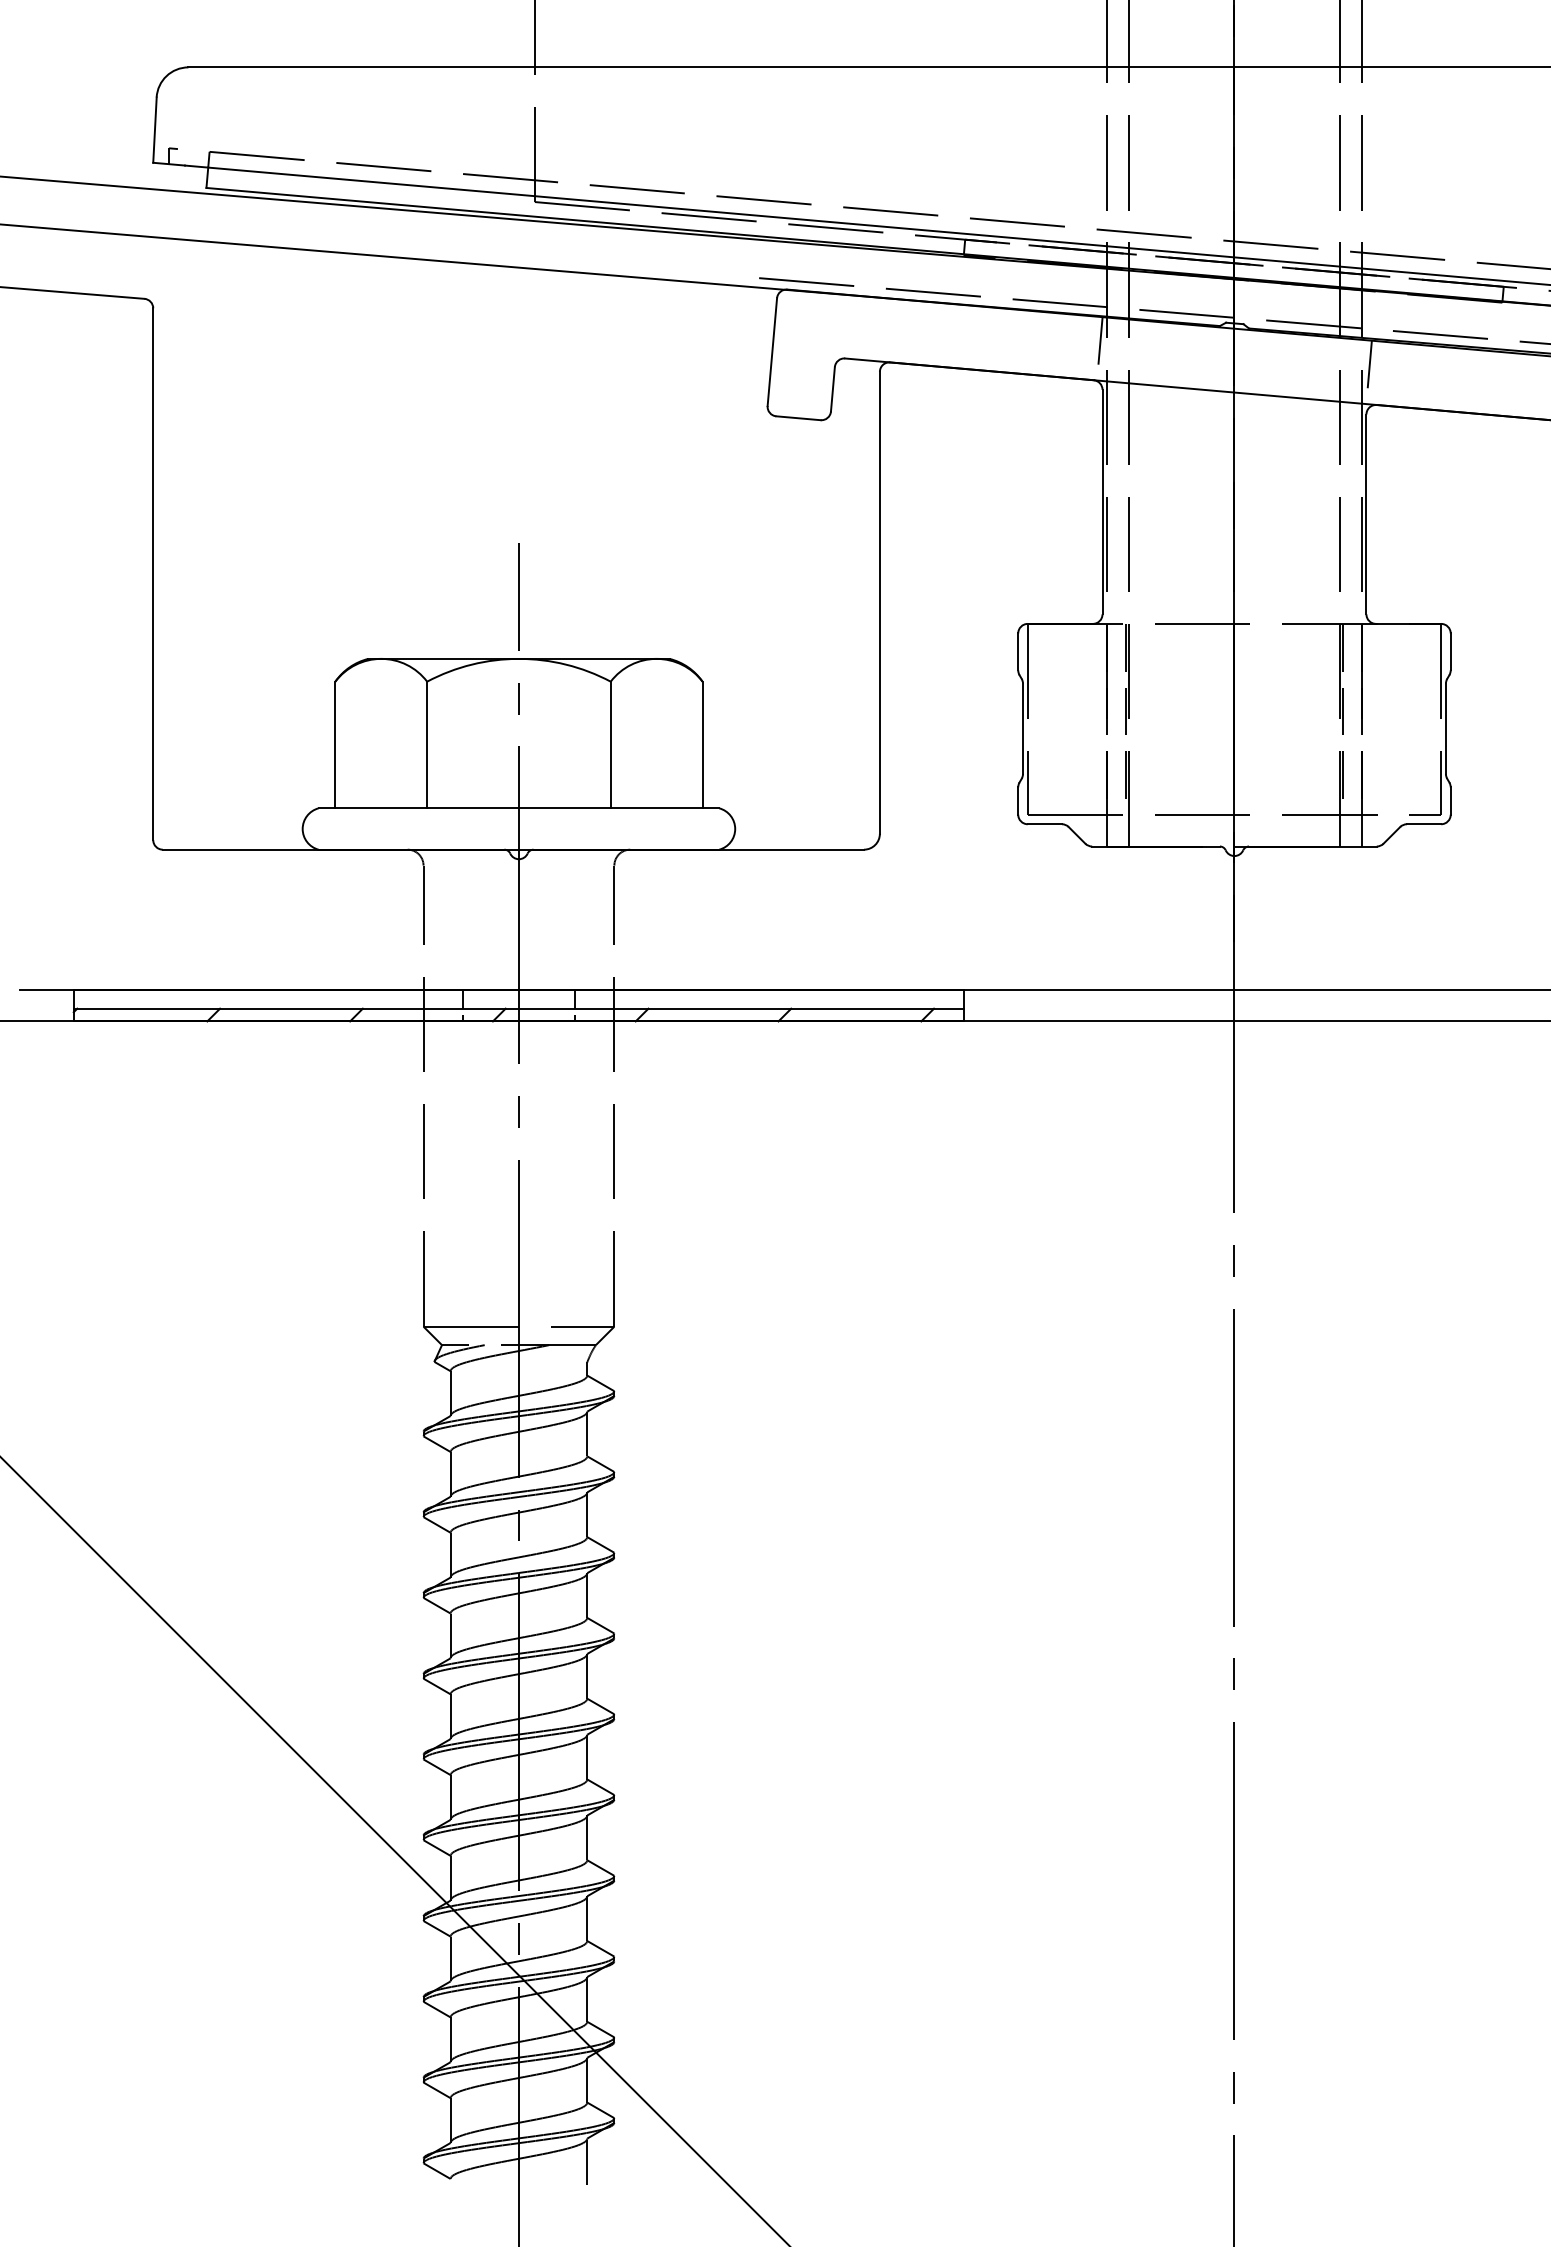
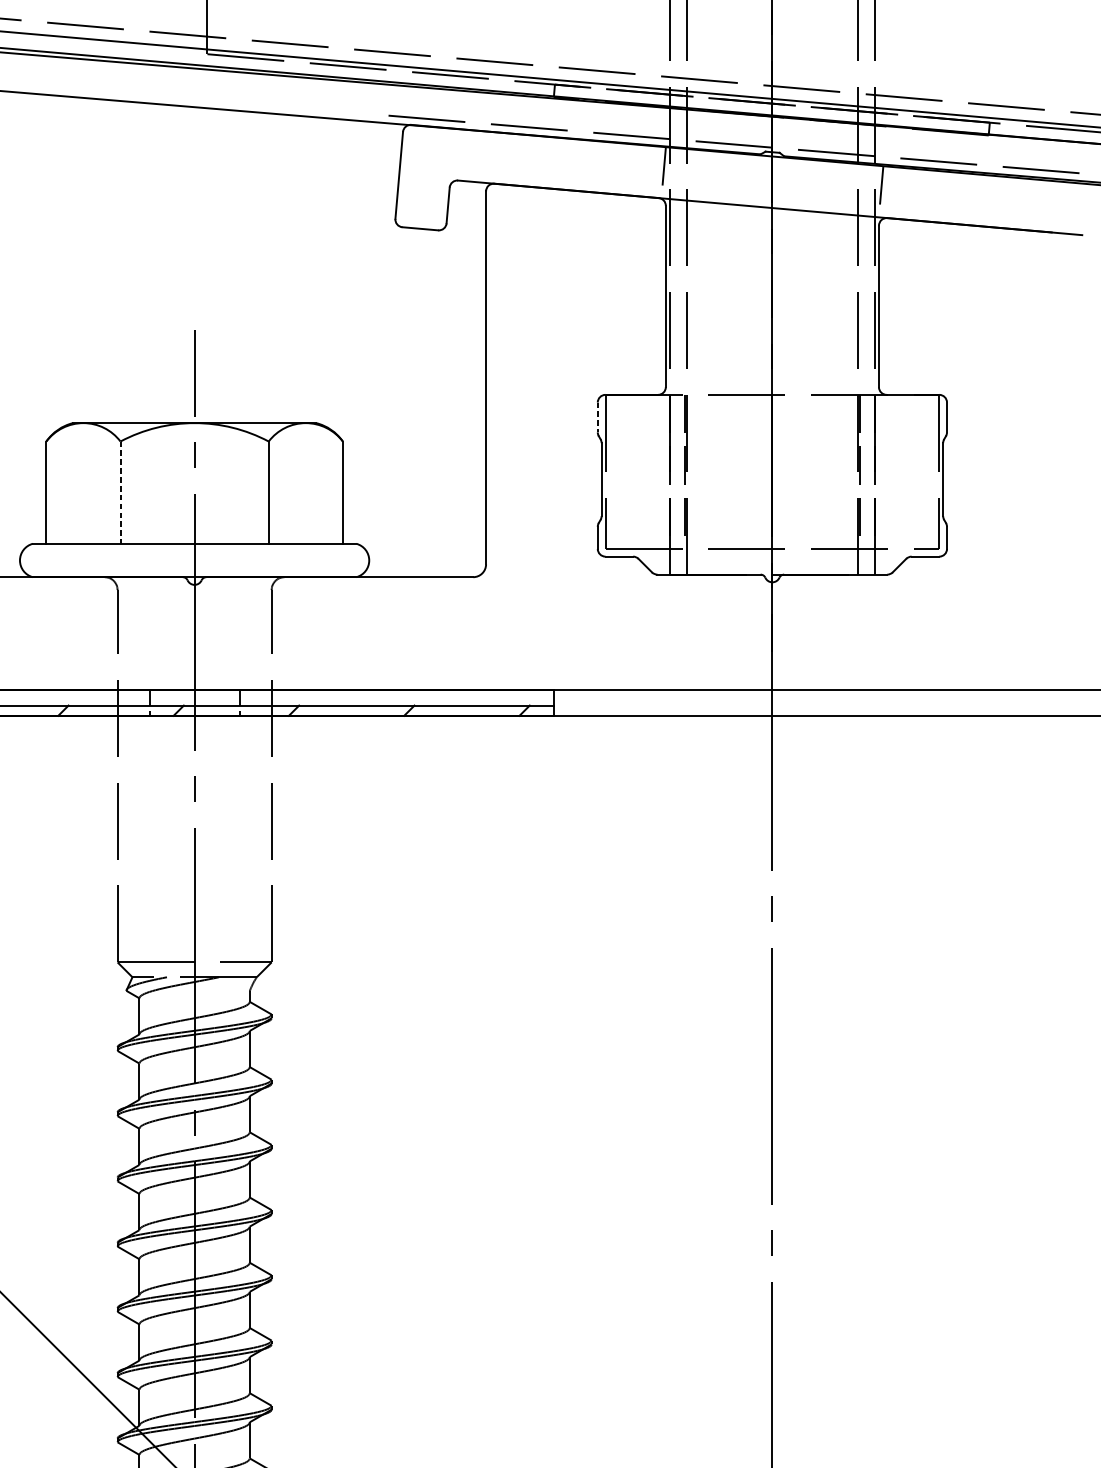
line: (1018, 652) -> (598, 417), solid -> dashed
line: (427, 745) -> (120, 493), solid -> dashed

